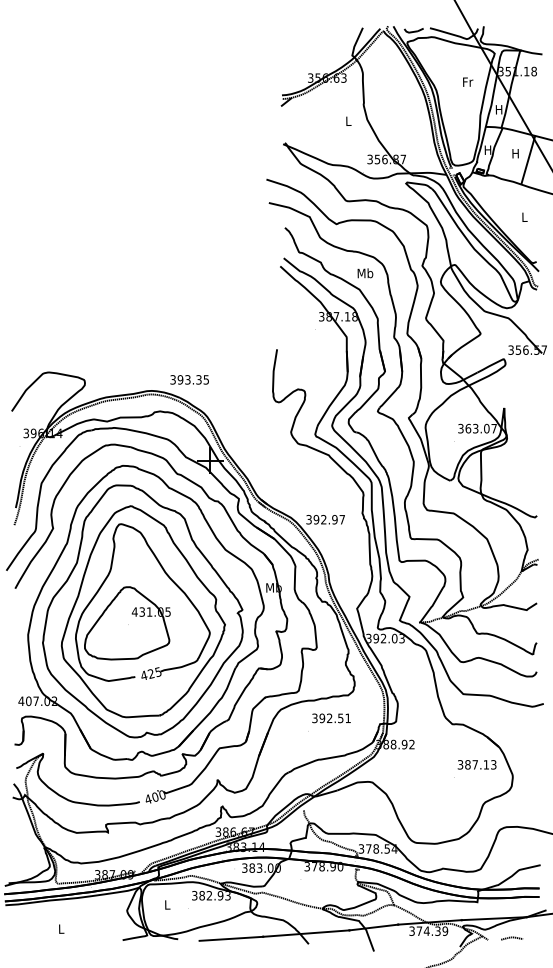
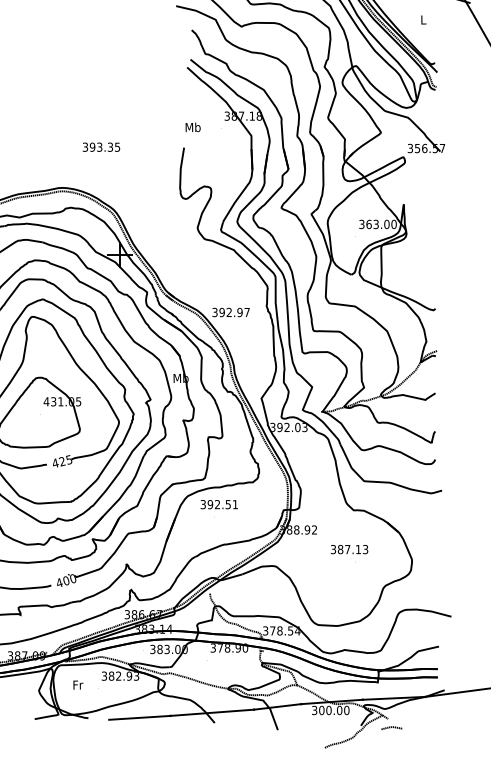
text: (365, 273) -> (193, 127), moved
text: (189, 379) -> (101, 146), moved
text: (494, 428) -> (394, 224), 363.07 -> 363.00
text: (331, 718) -> (219, 504), moved
text: (476, 764) -> (348, 549), moved
text: (167, 904) -> (78, 684), L -> Fr
text: (431, 930) -> (333, 709), 374.39 -> 300.00
curve: (512, 938) -> (392, 728), moved

